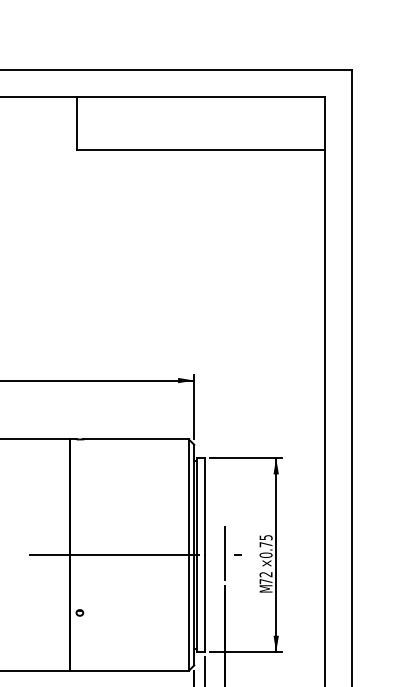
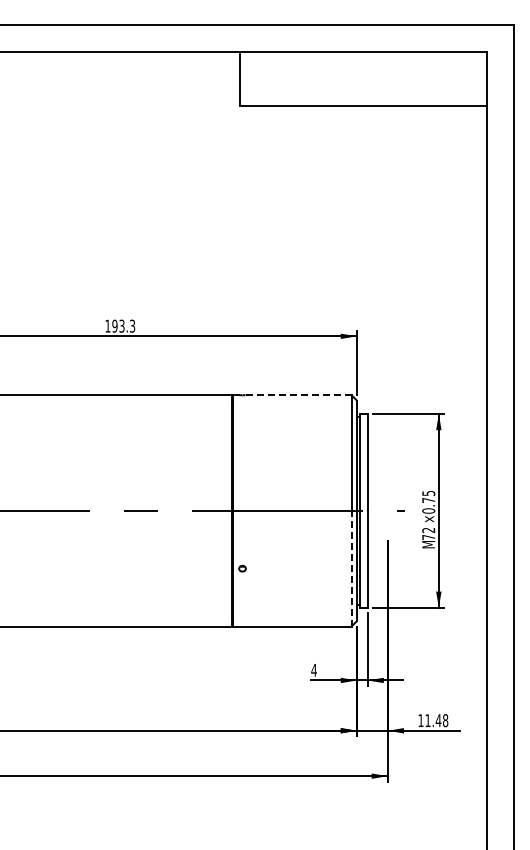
line: (135, 439) -> (298, 395), solid -> dashed
line: (224, 553) -> (387, 509), removed
line: (188, 612) -> (351, 568), solid -> dashed

